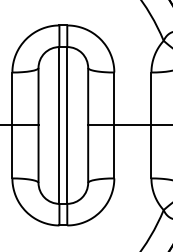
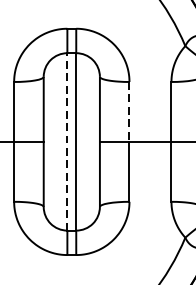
line: (114, 99) -> (129, 112), solid -> dashed
line: (59, 124) -> (67, 140), solid -> dashed

